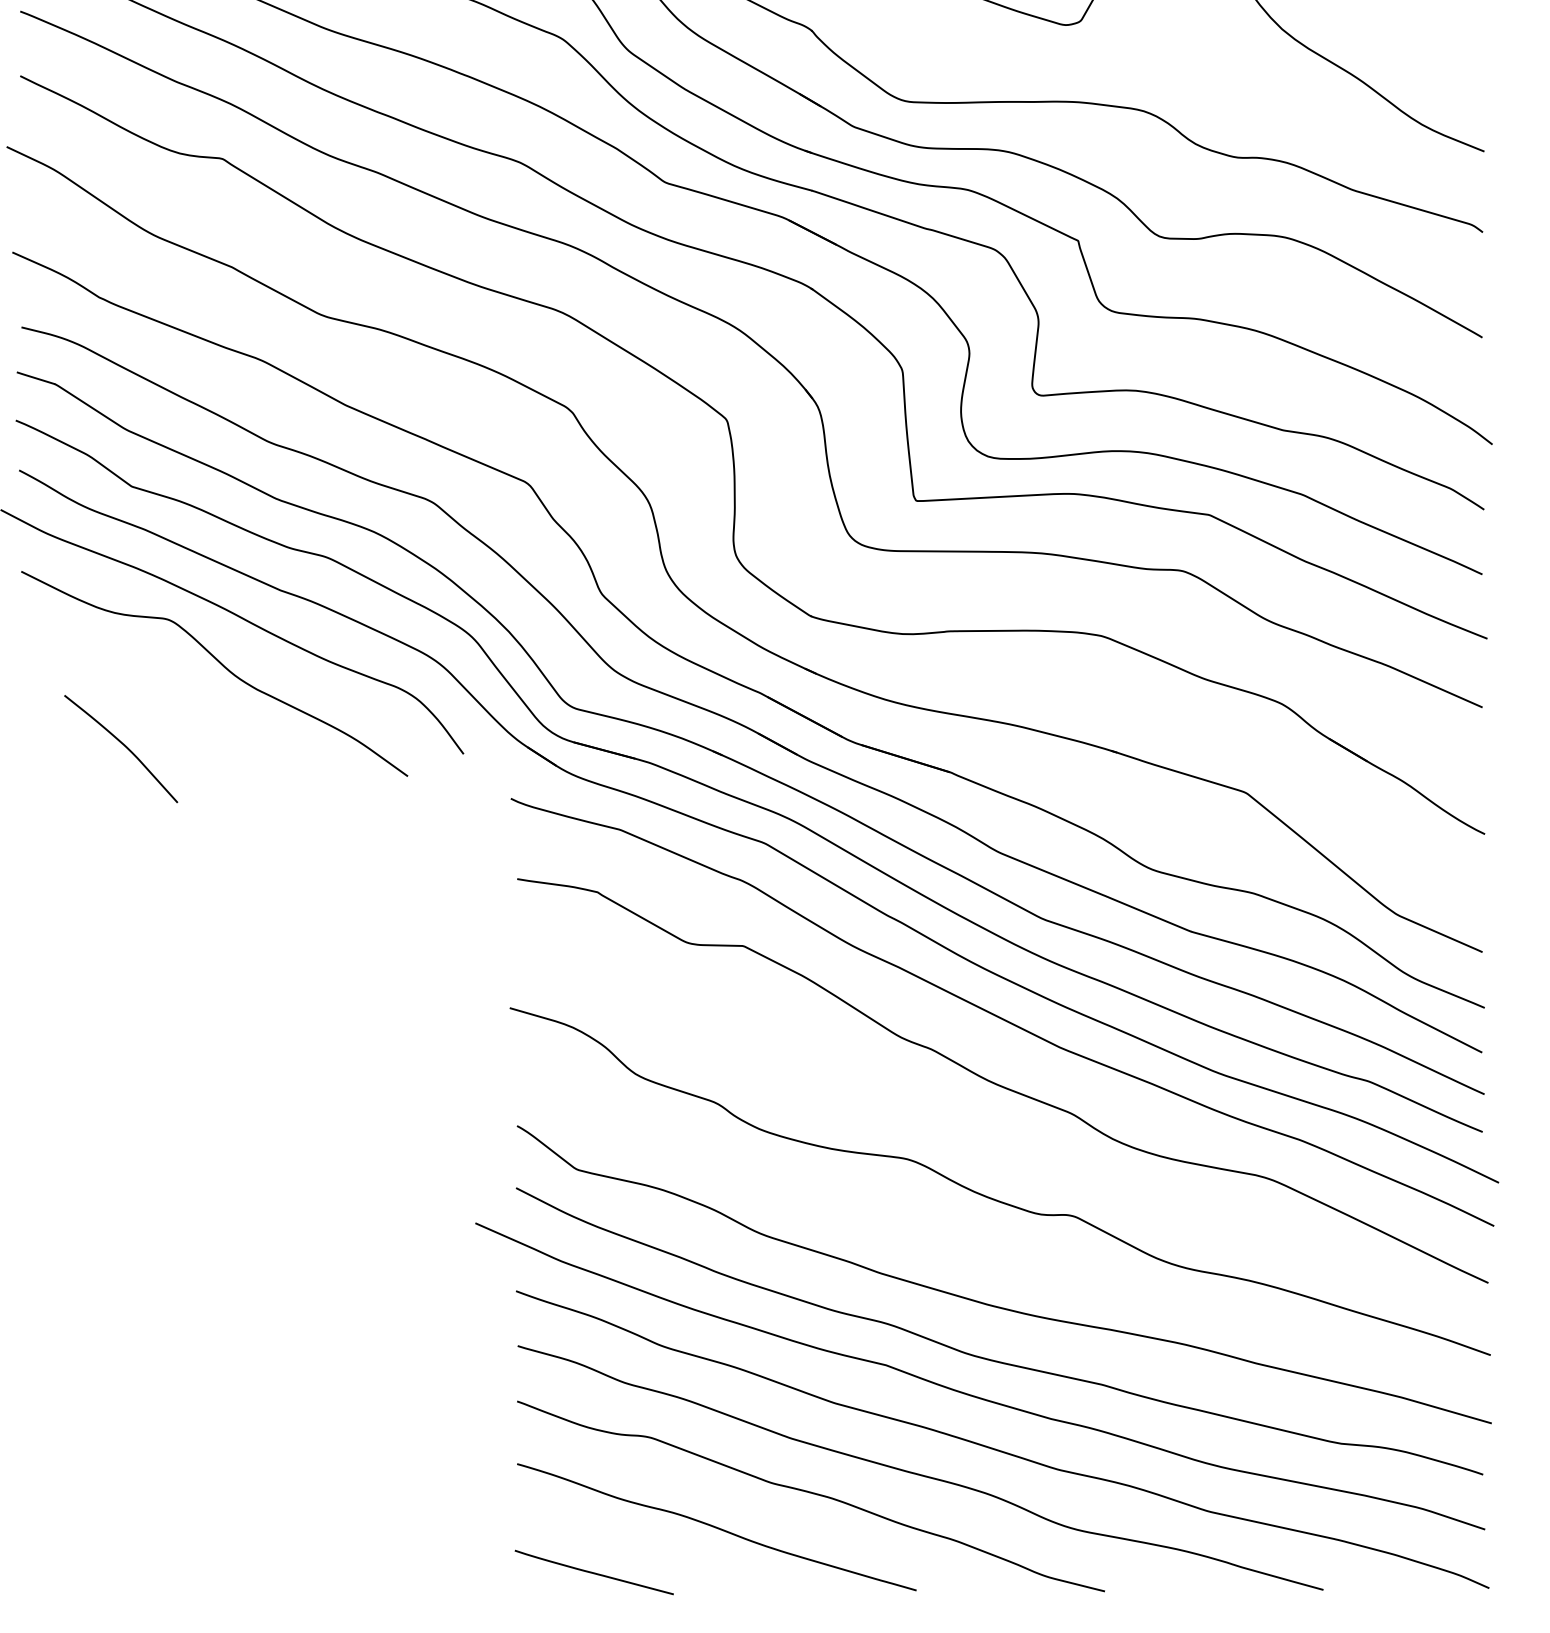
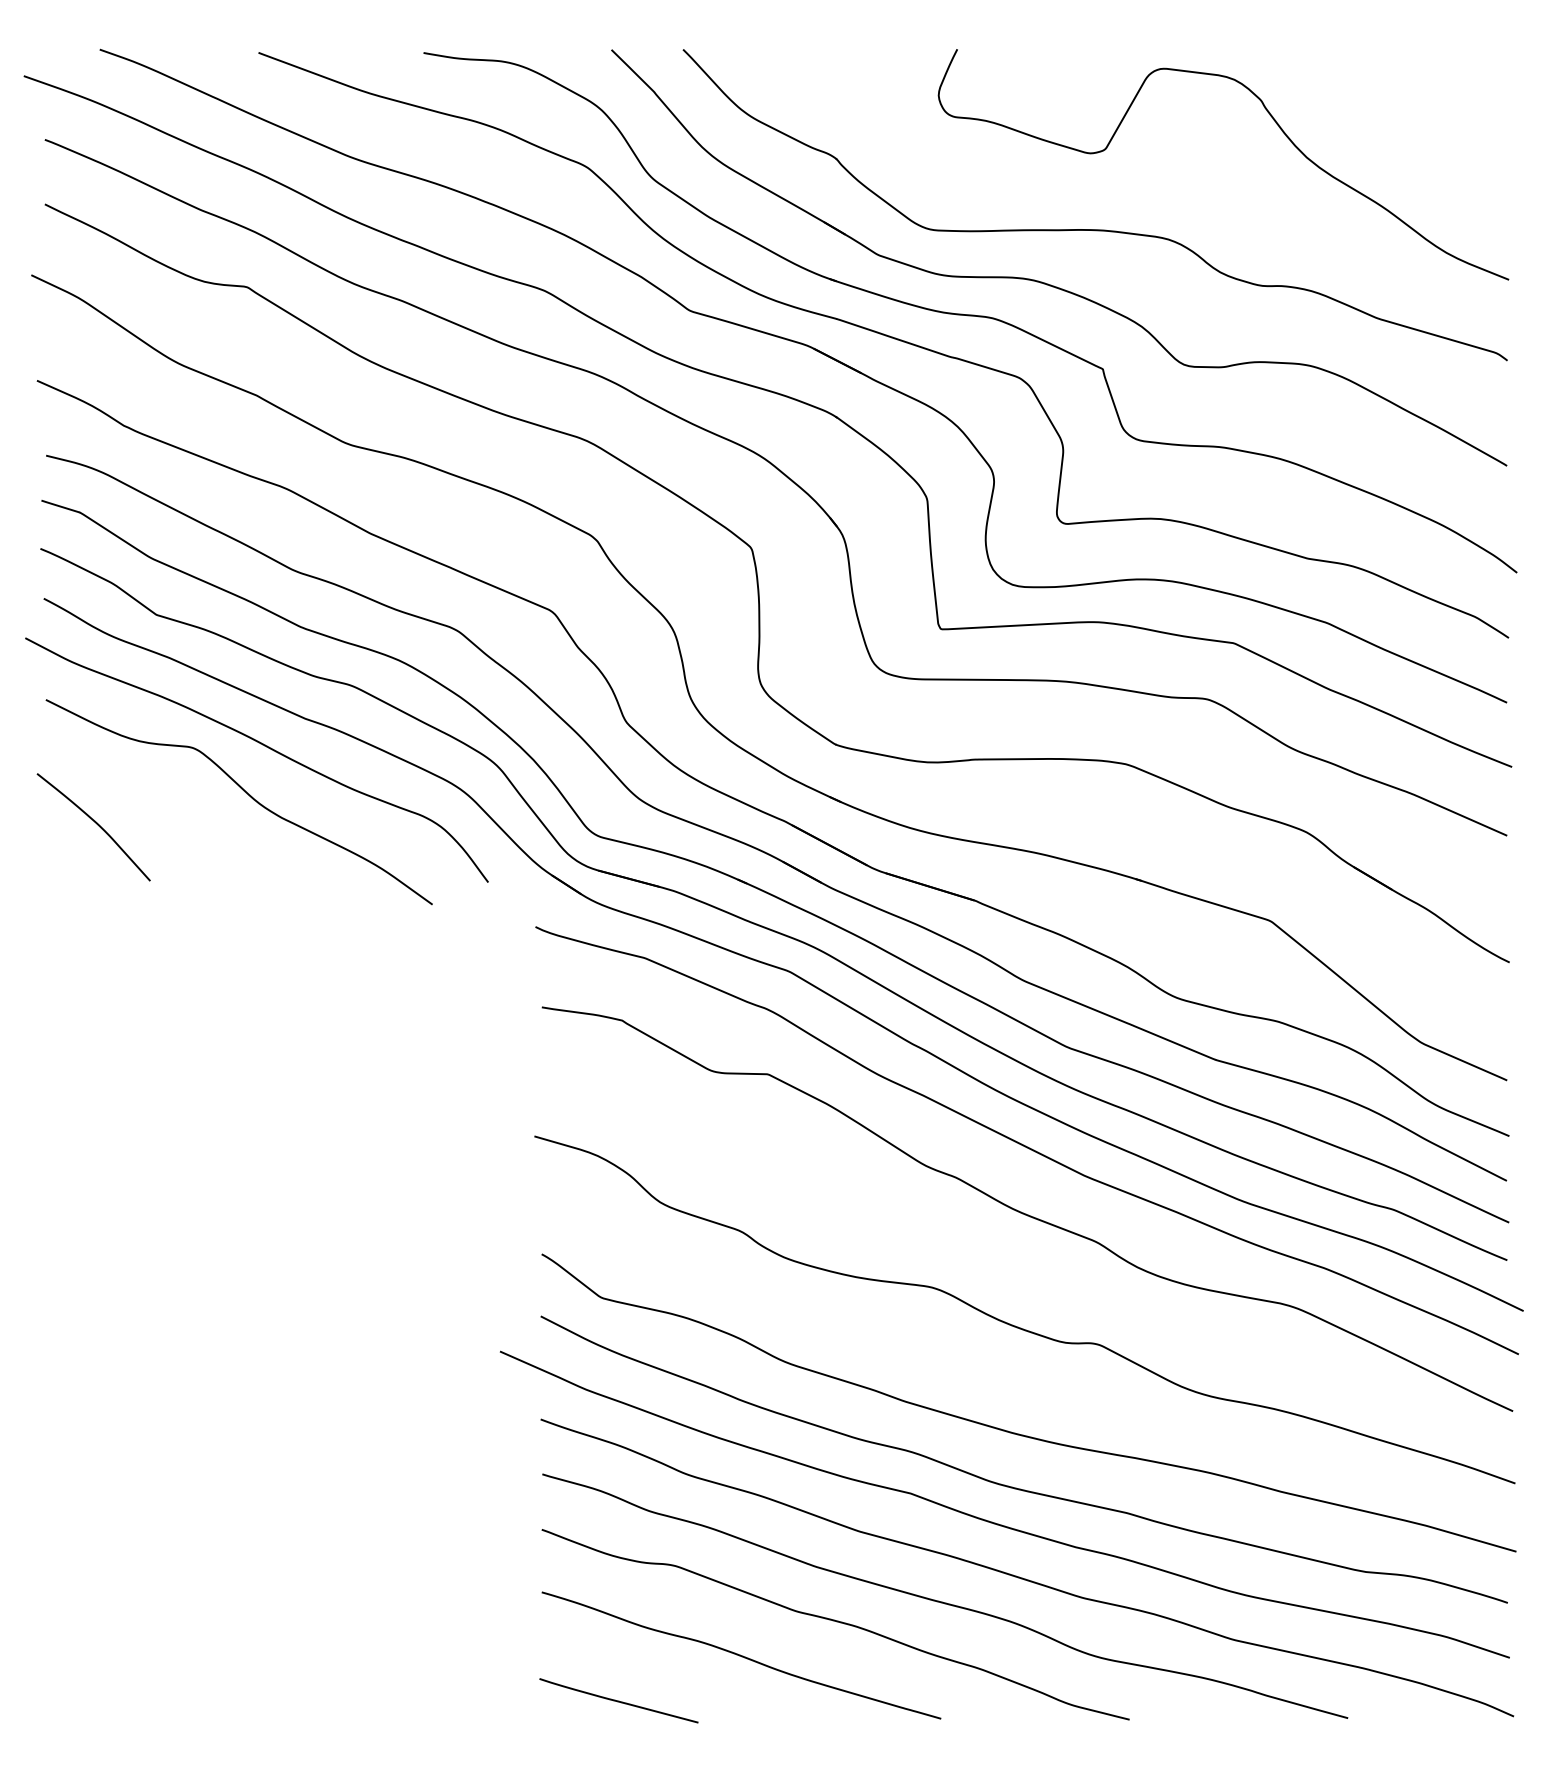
curve: (123, 746) -> (96, 824), moved

